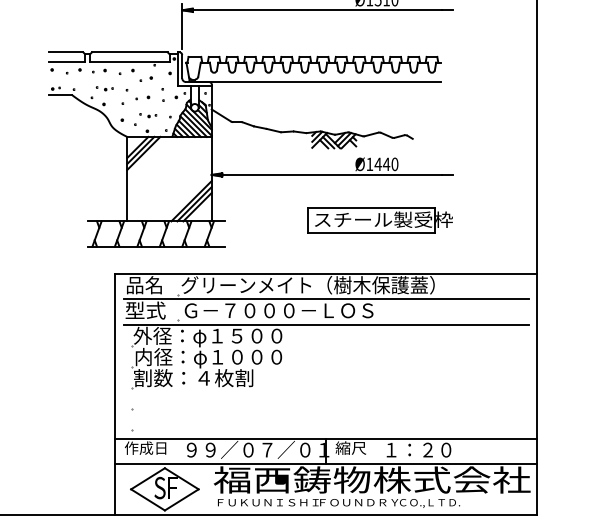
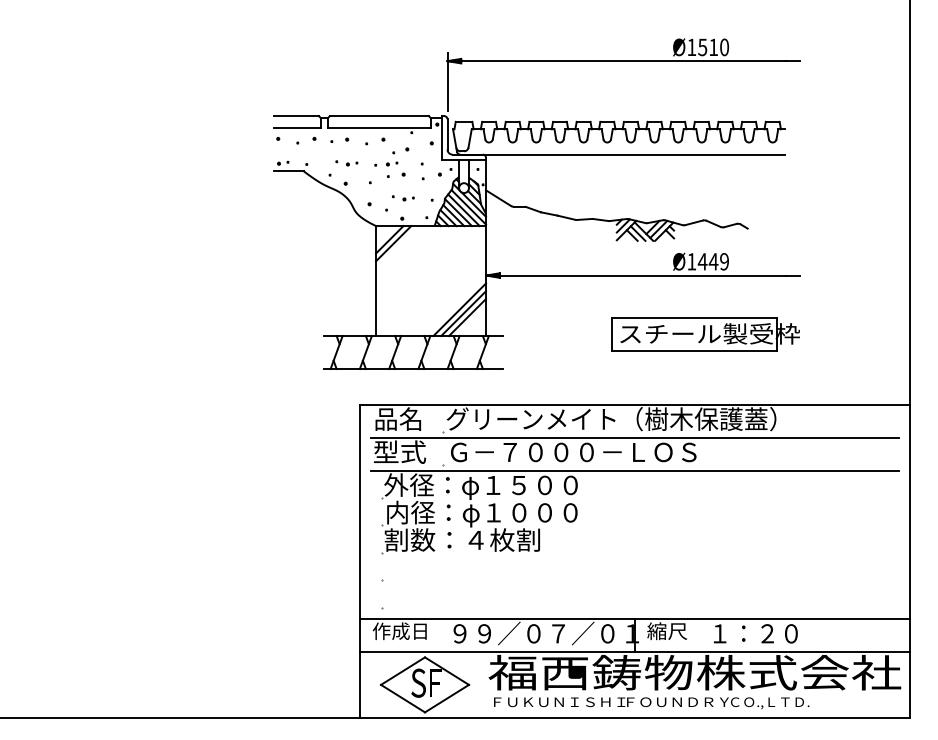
part: (139, 88) -> (392, 163), added
line: (143, 153) -> (397, 247), removed
text: (394, 164) -> (724, 261), Ø1440 -> Ø1449

